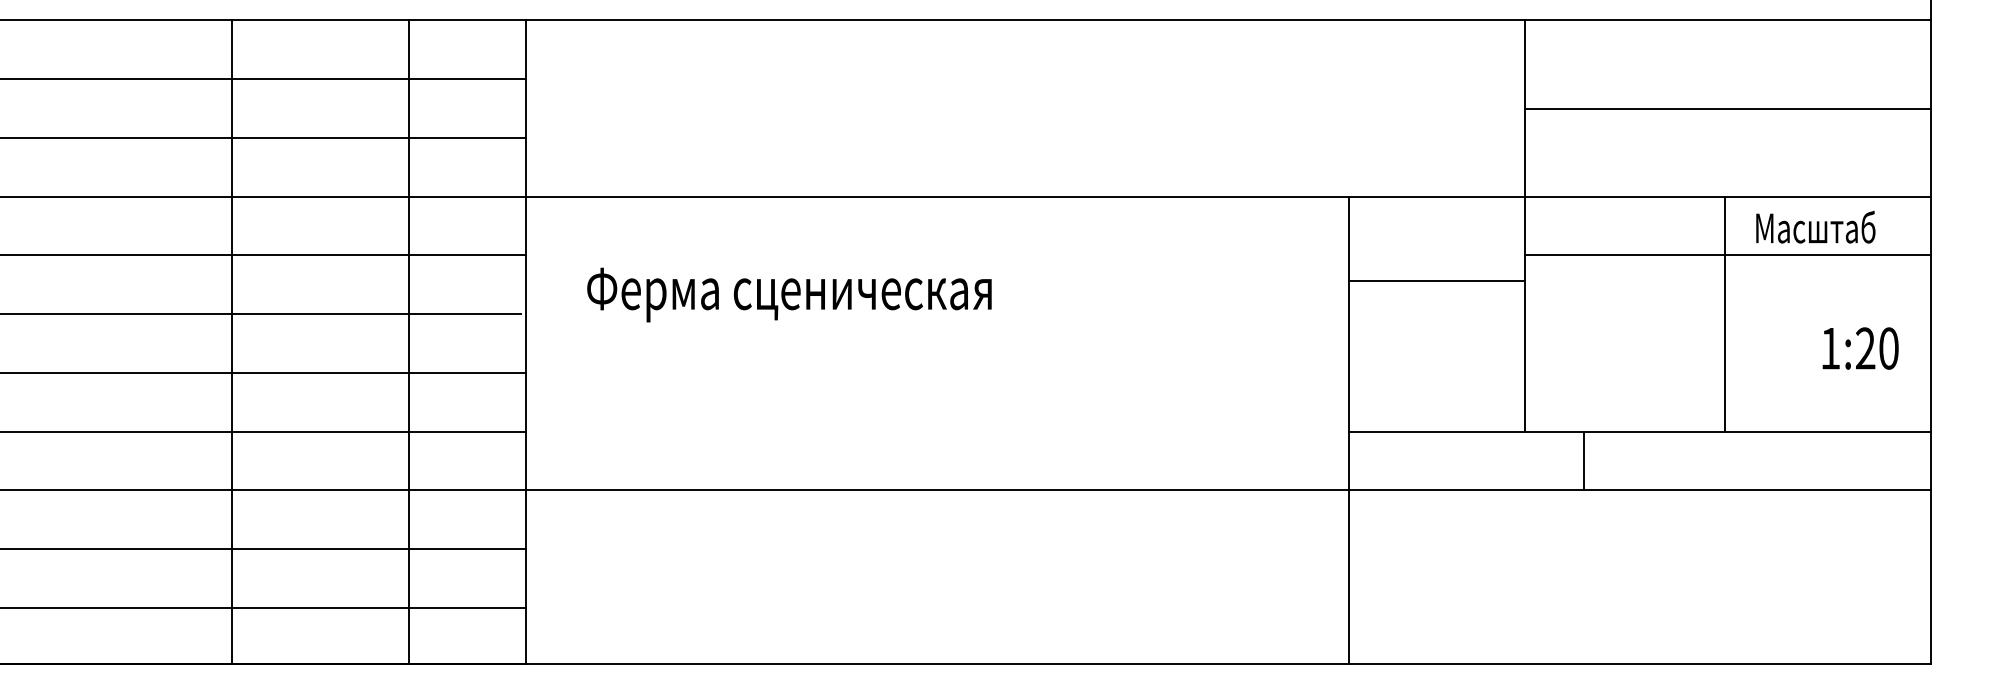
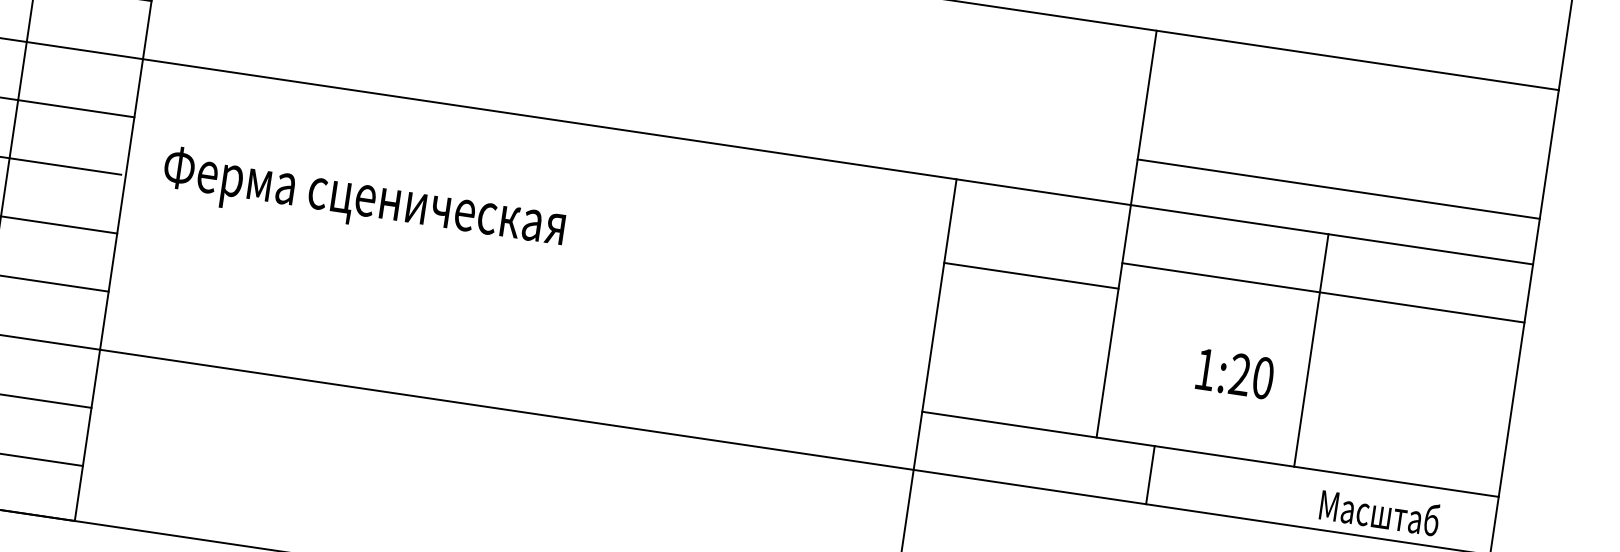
line: (1727, 108) -> (1338, 188), moved
text: (1815, 226) -> (1379, 511), moved
text: (789, 294) -> (364, 200), moved
text: (1860, 348) -> (1235, 373), moved

